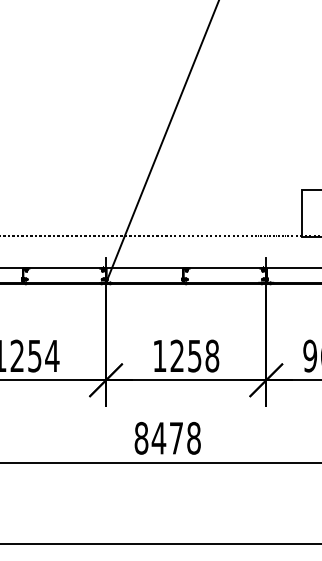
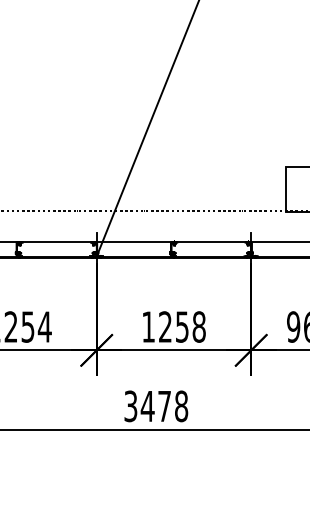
text: (141, 438) -> (130, 406), 8478 -> 3478

